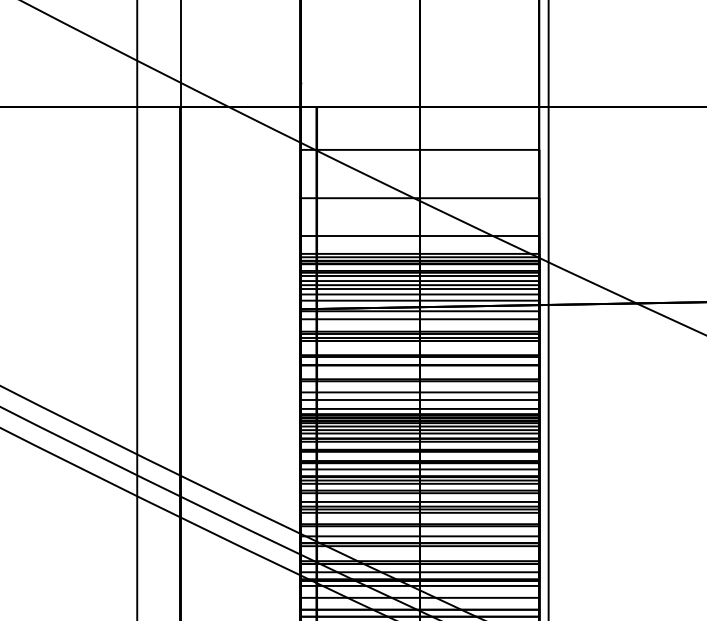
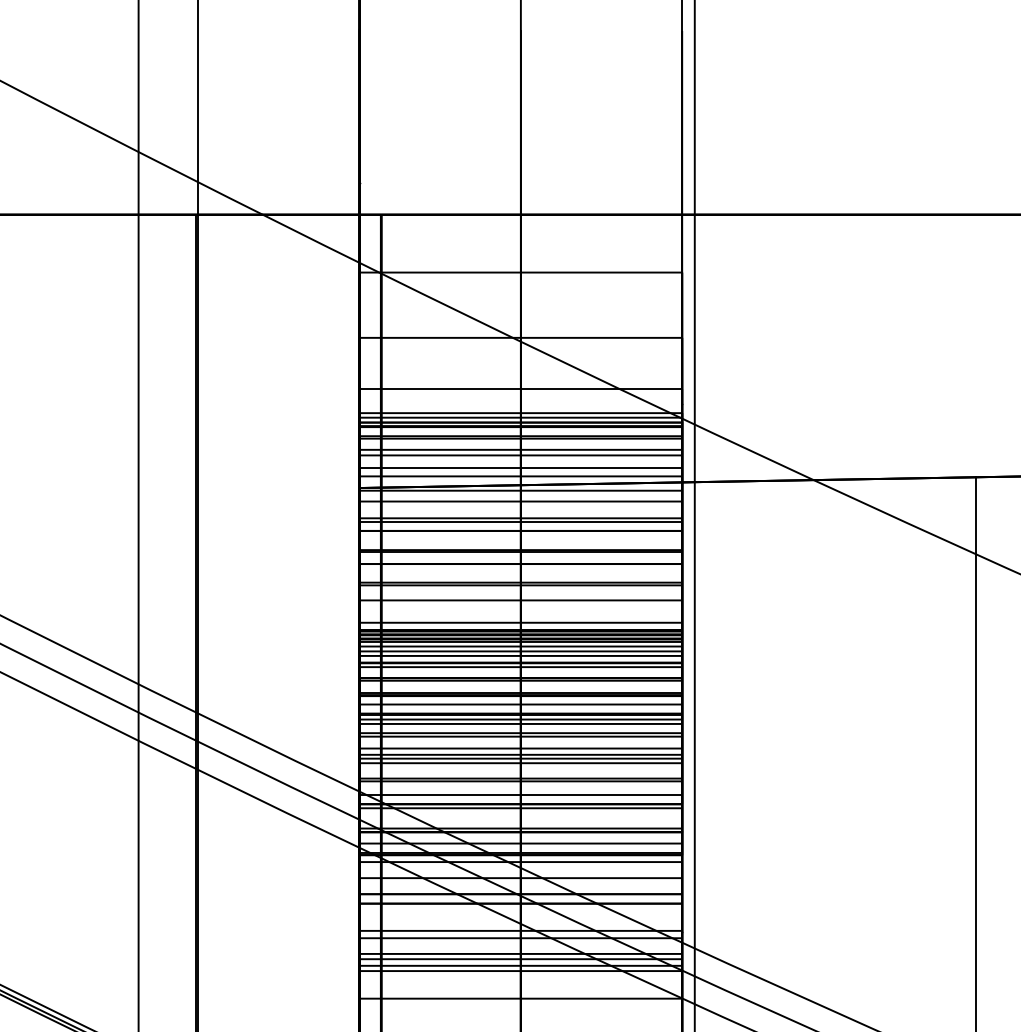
line: (419, 276) -> (520, 443), removed
line: (419, 288) -> (520, 460), removed
line: (419, 337) -> (520, 526), removed
line: (419, 399) -> (520, 610), removed

